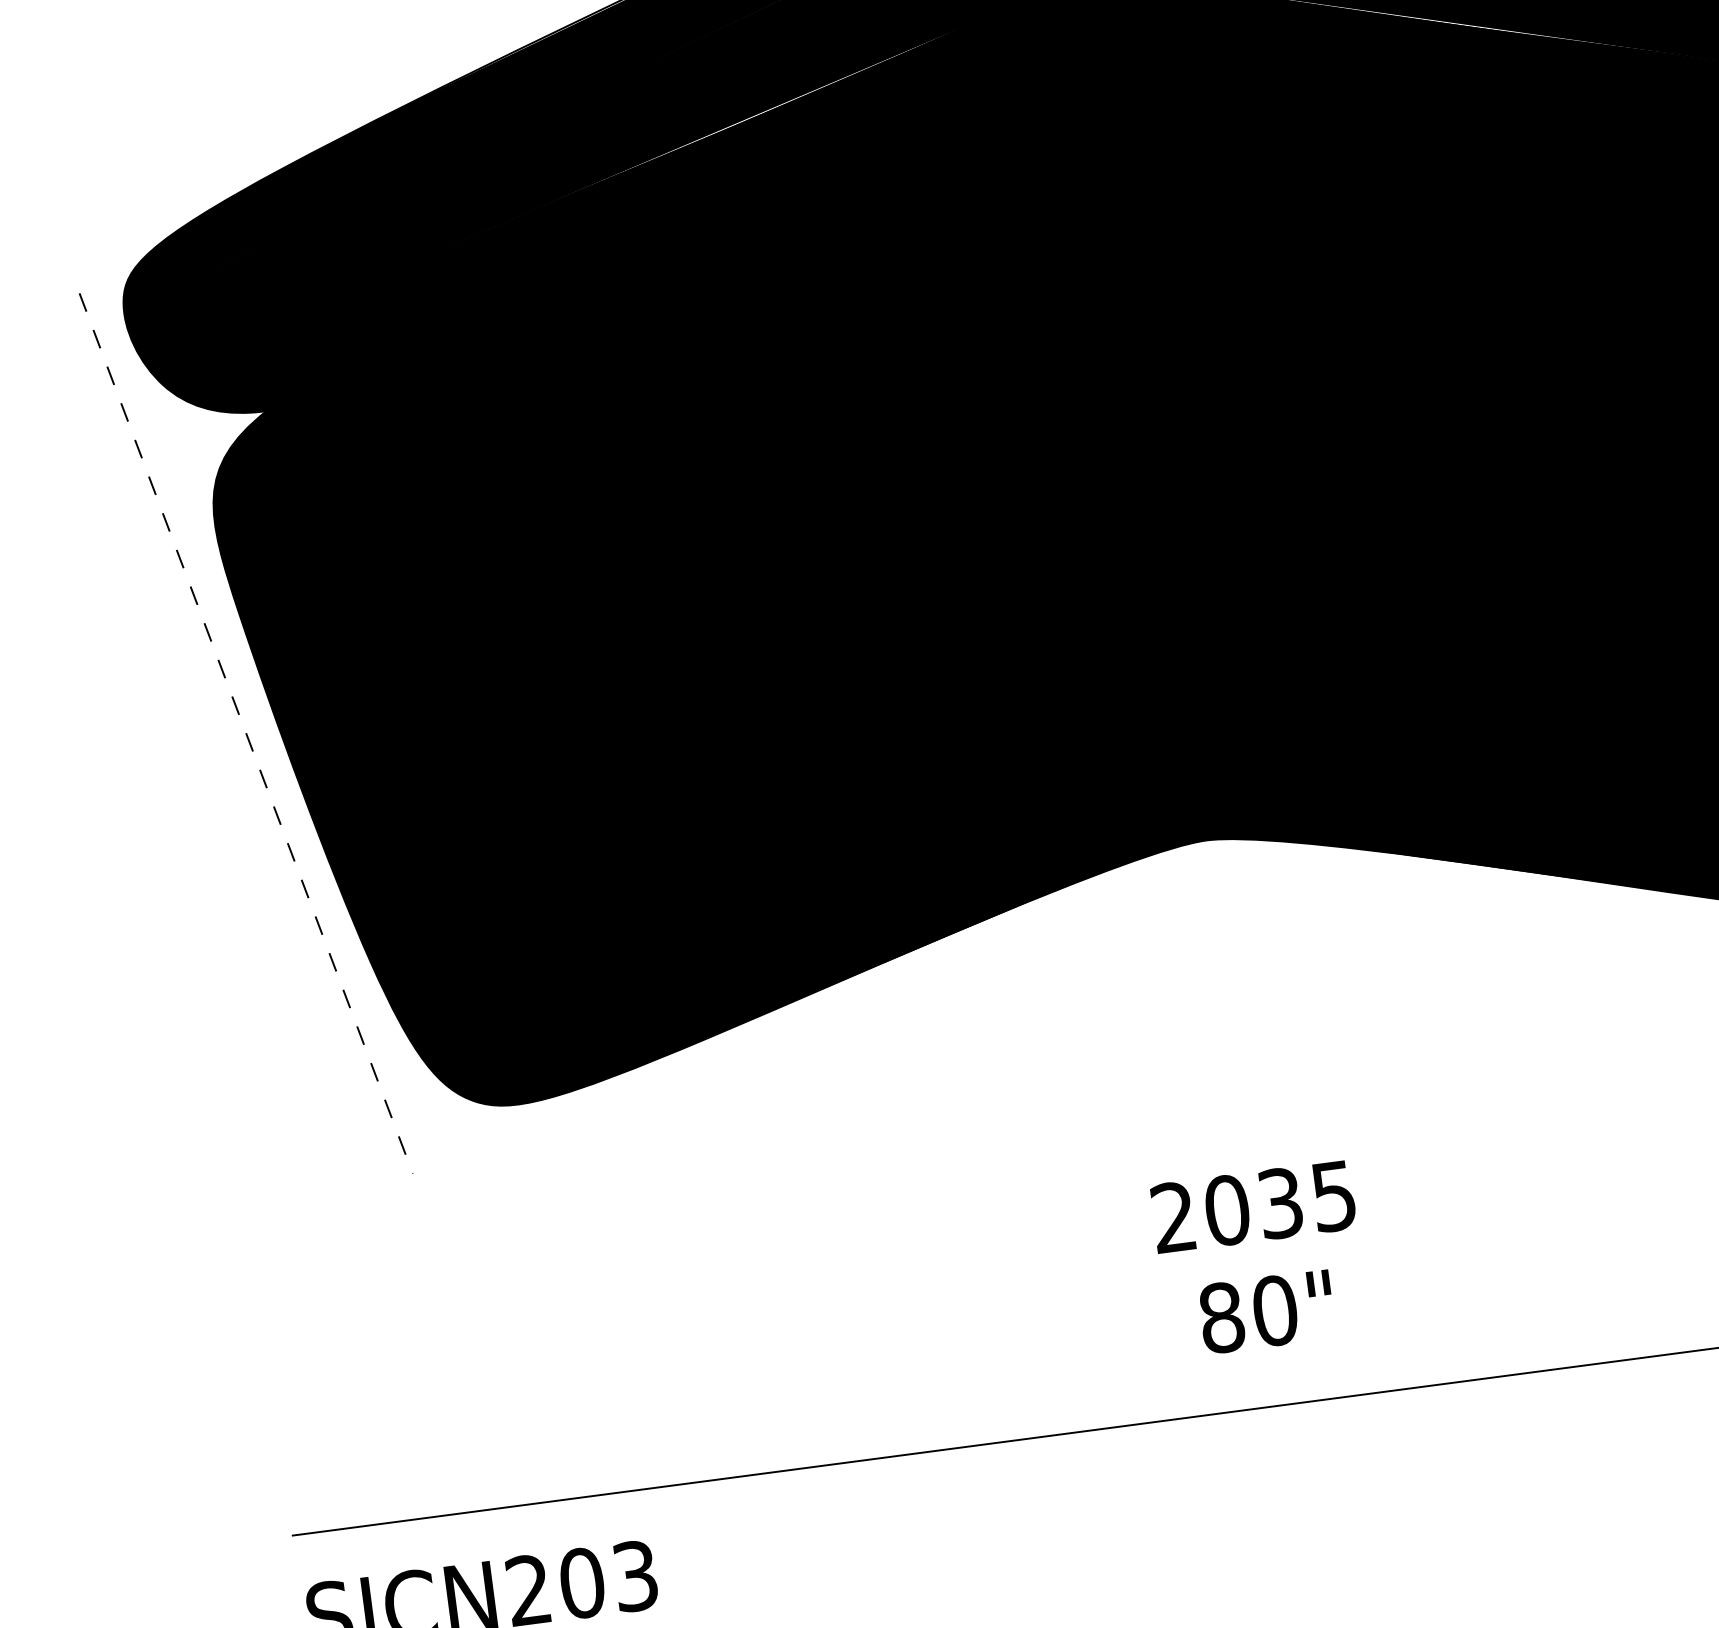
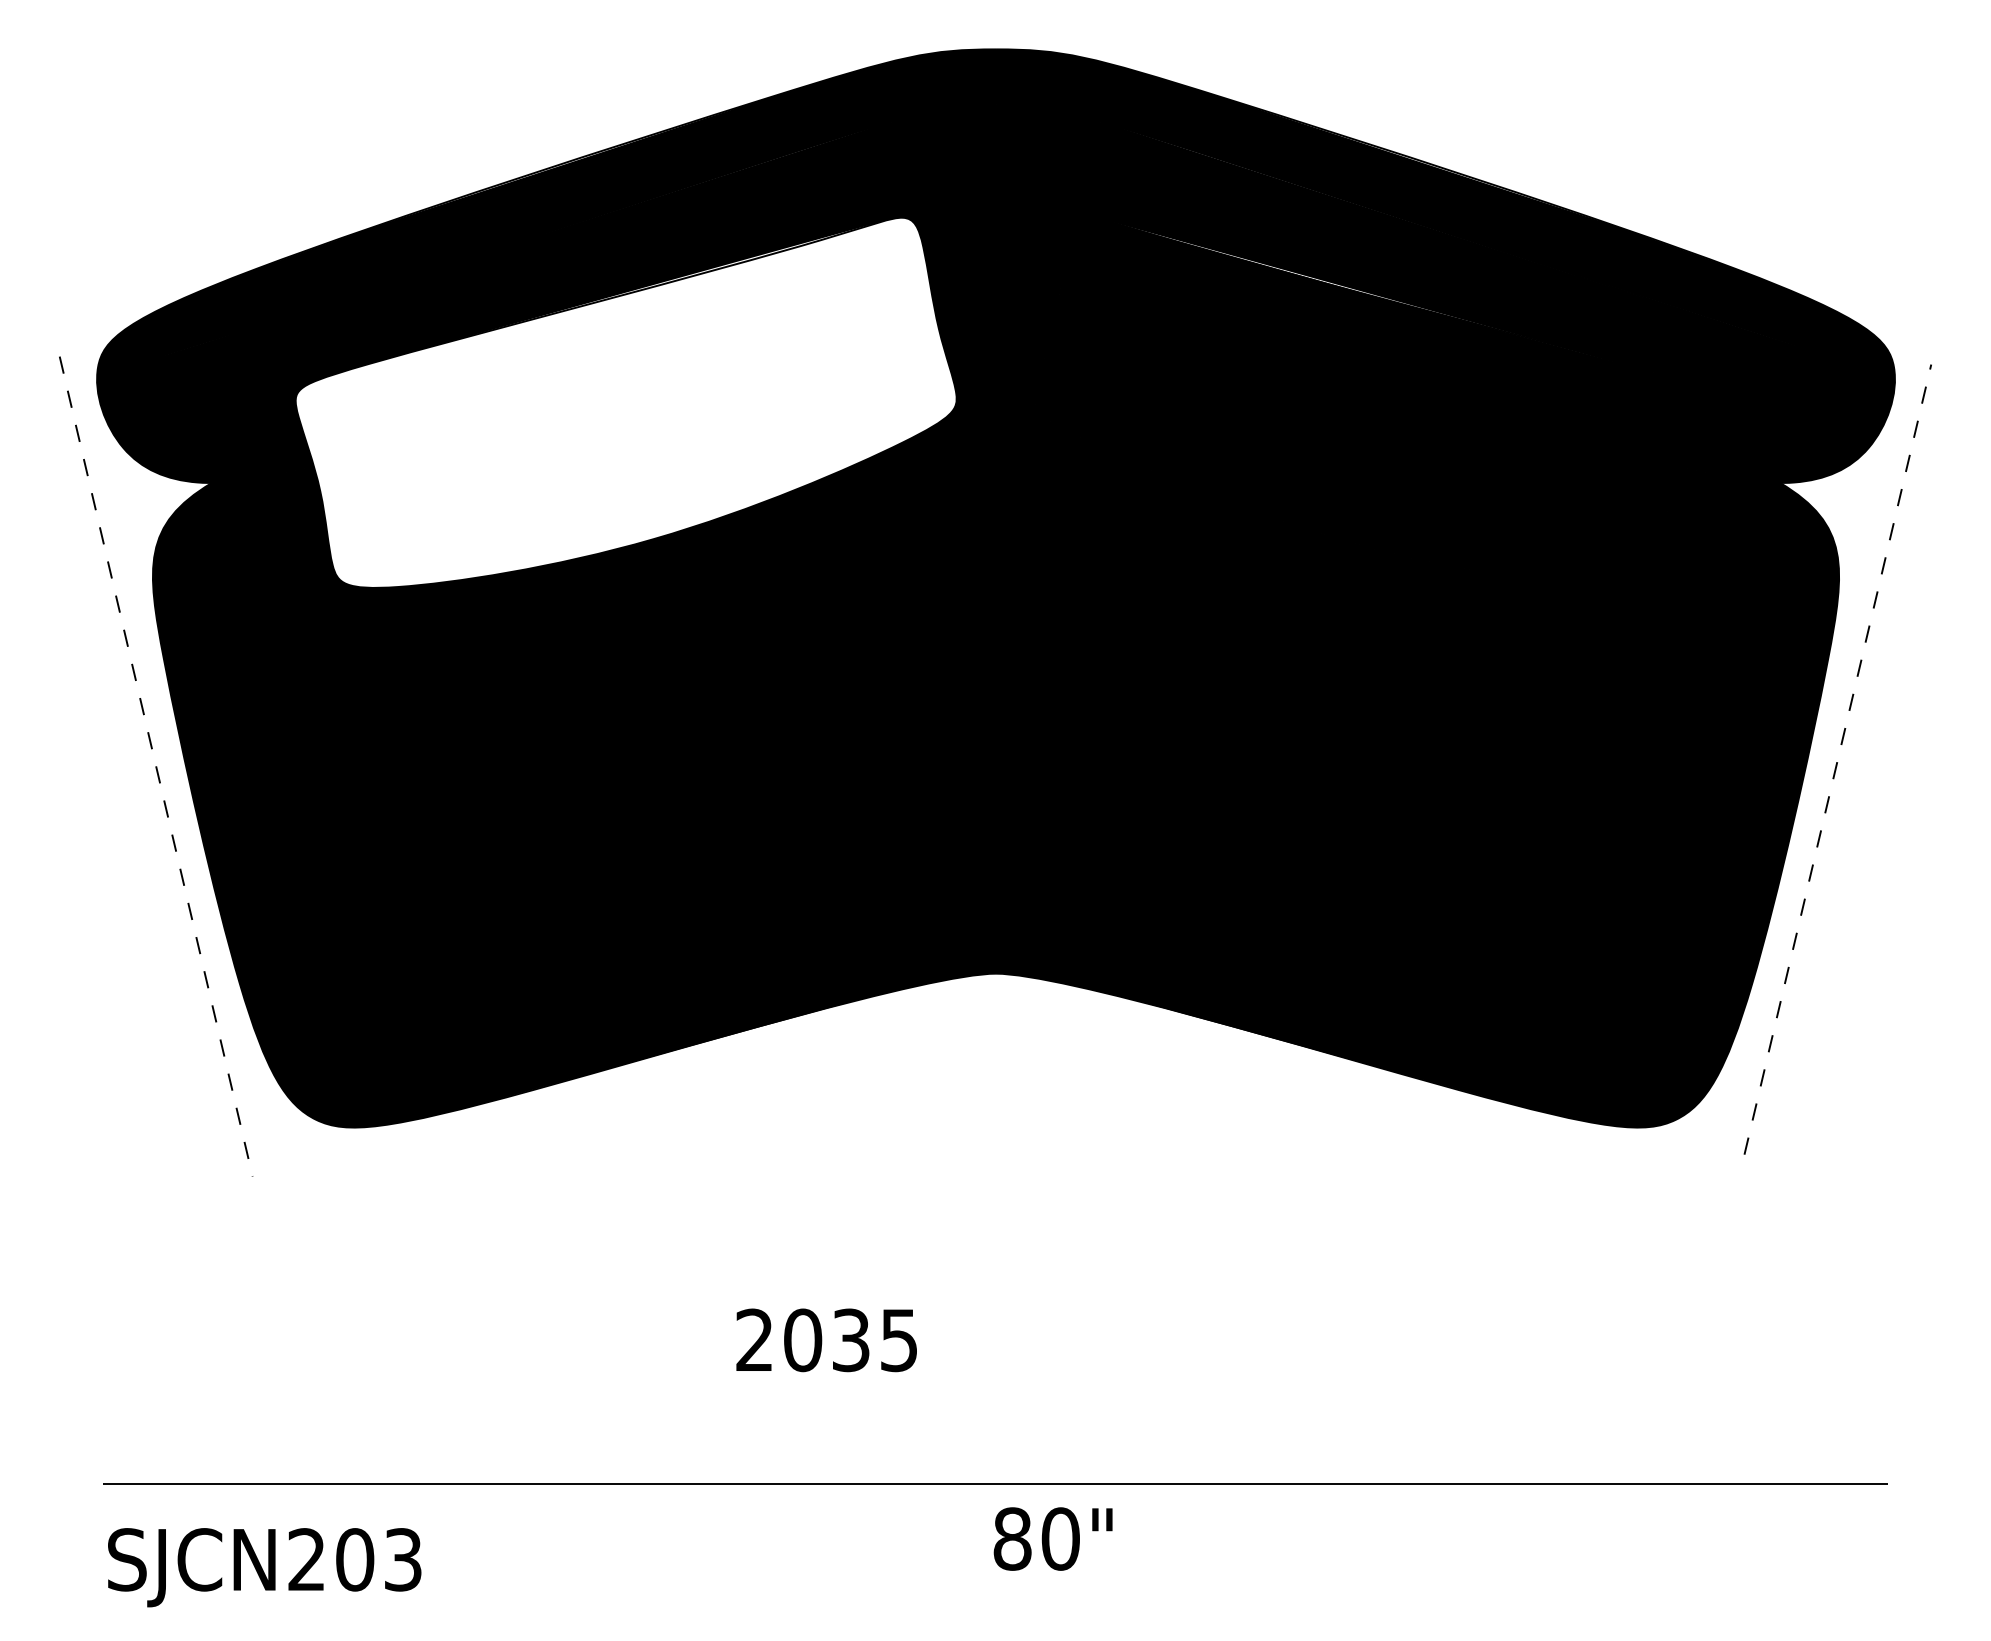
fill: (713, 261) -> (625, 402), removed
text: (1253, 1207) -> (826, 1340), moved
text: (1265, 1311) -> (1052, 1538), moved

